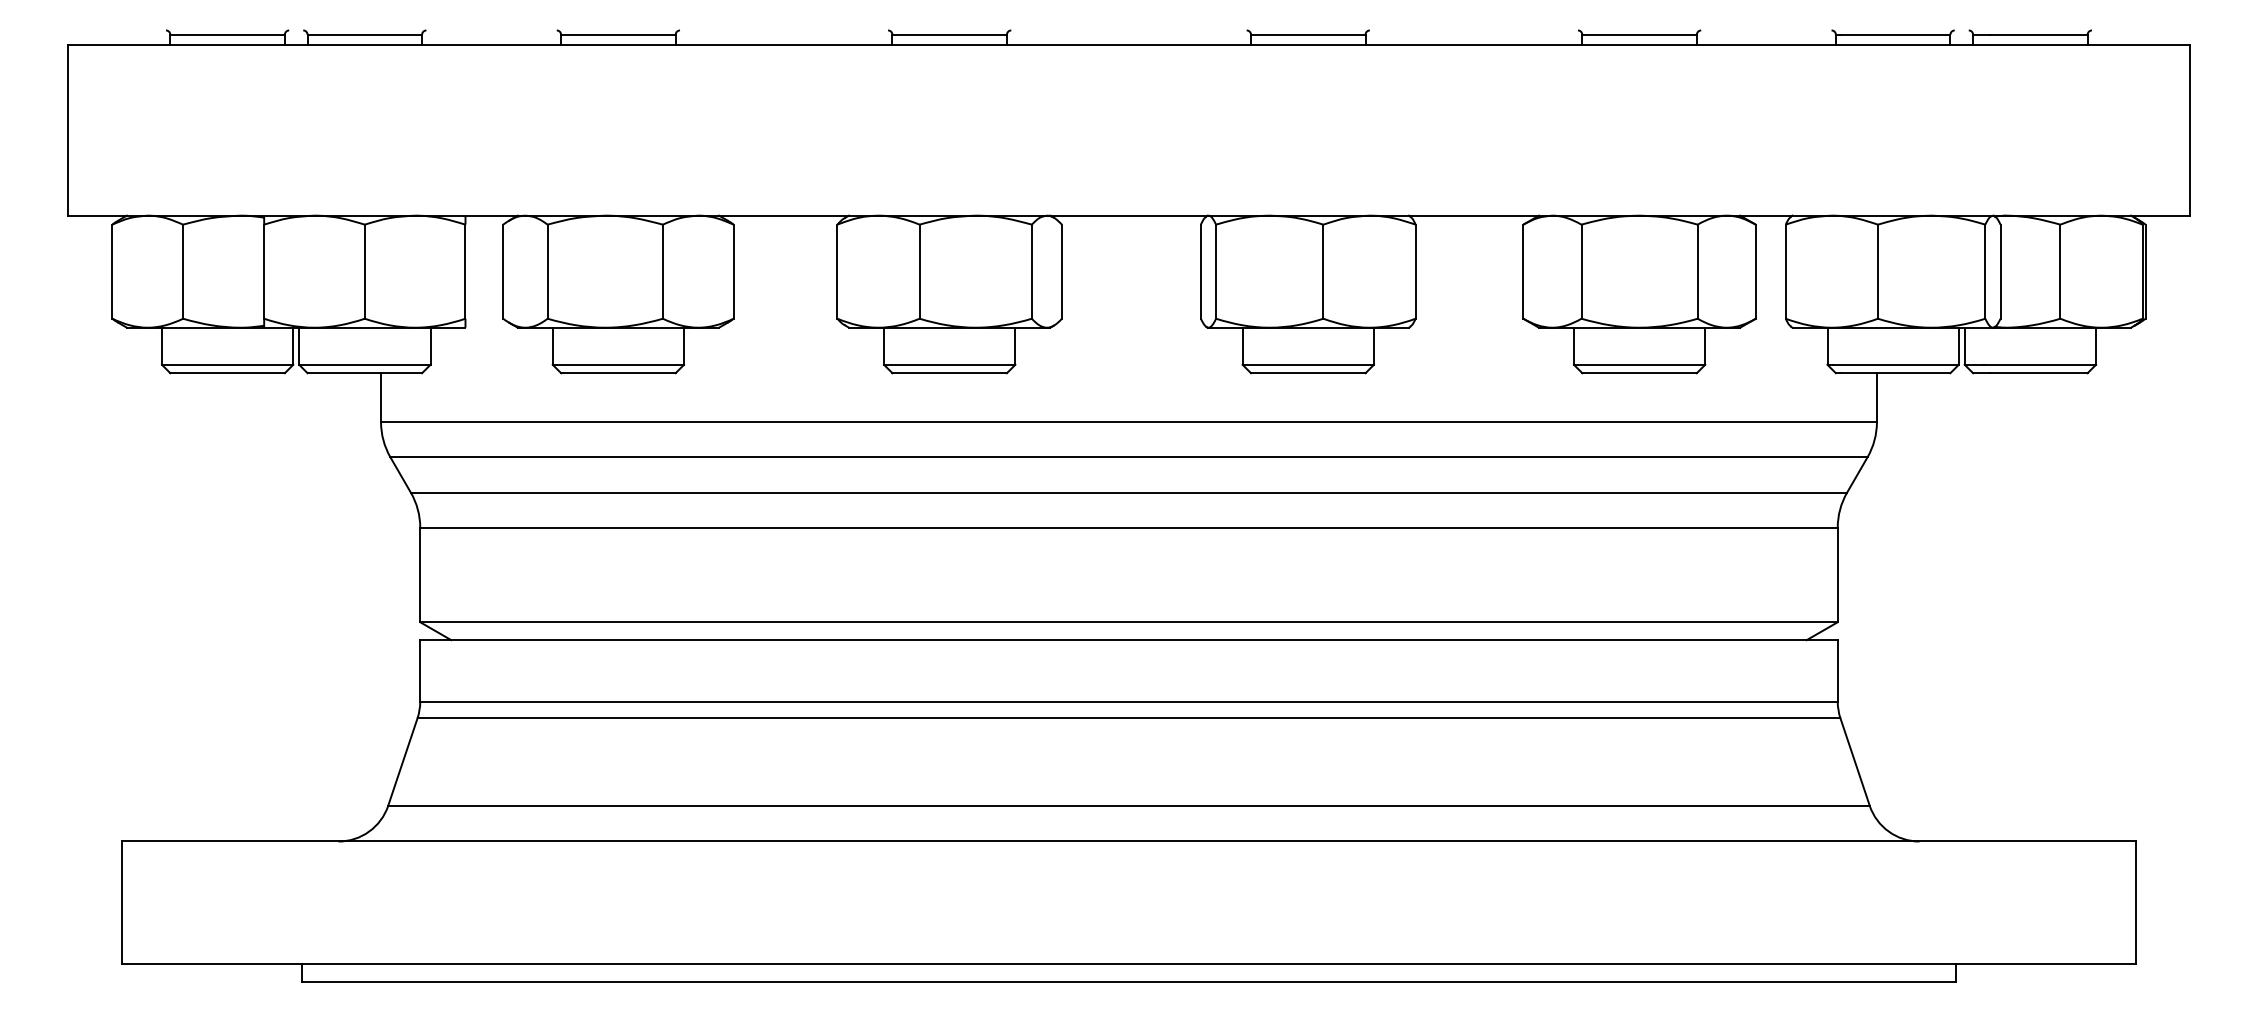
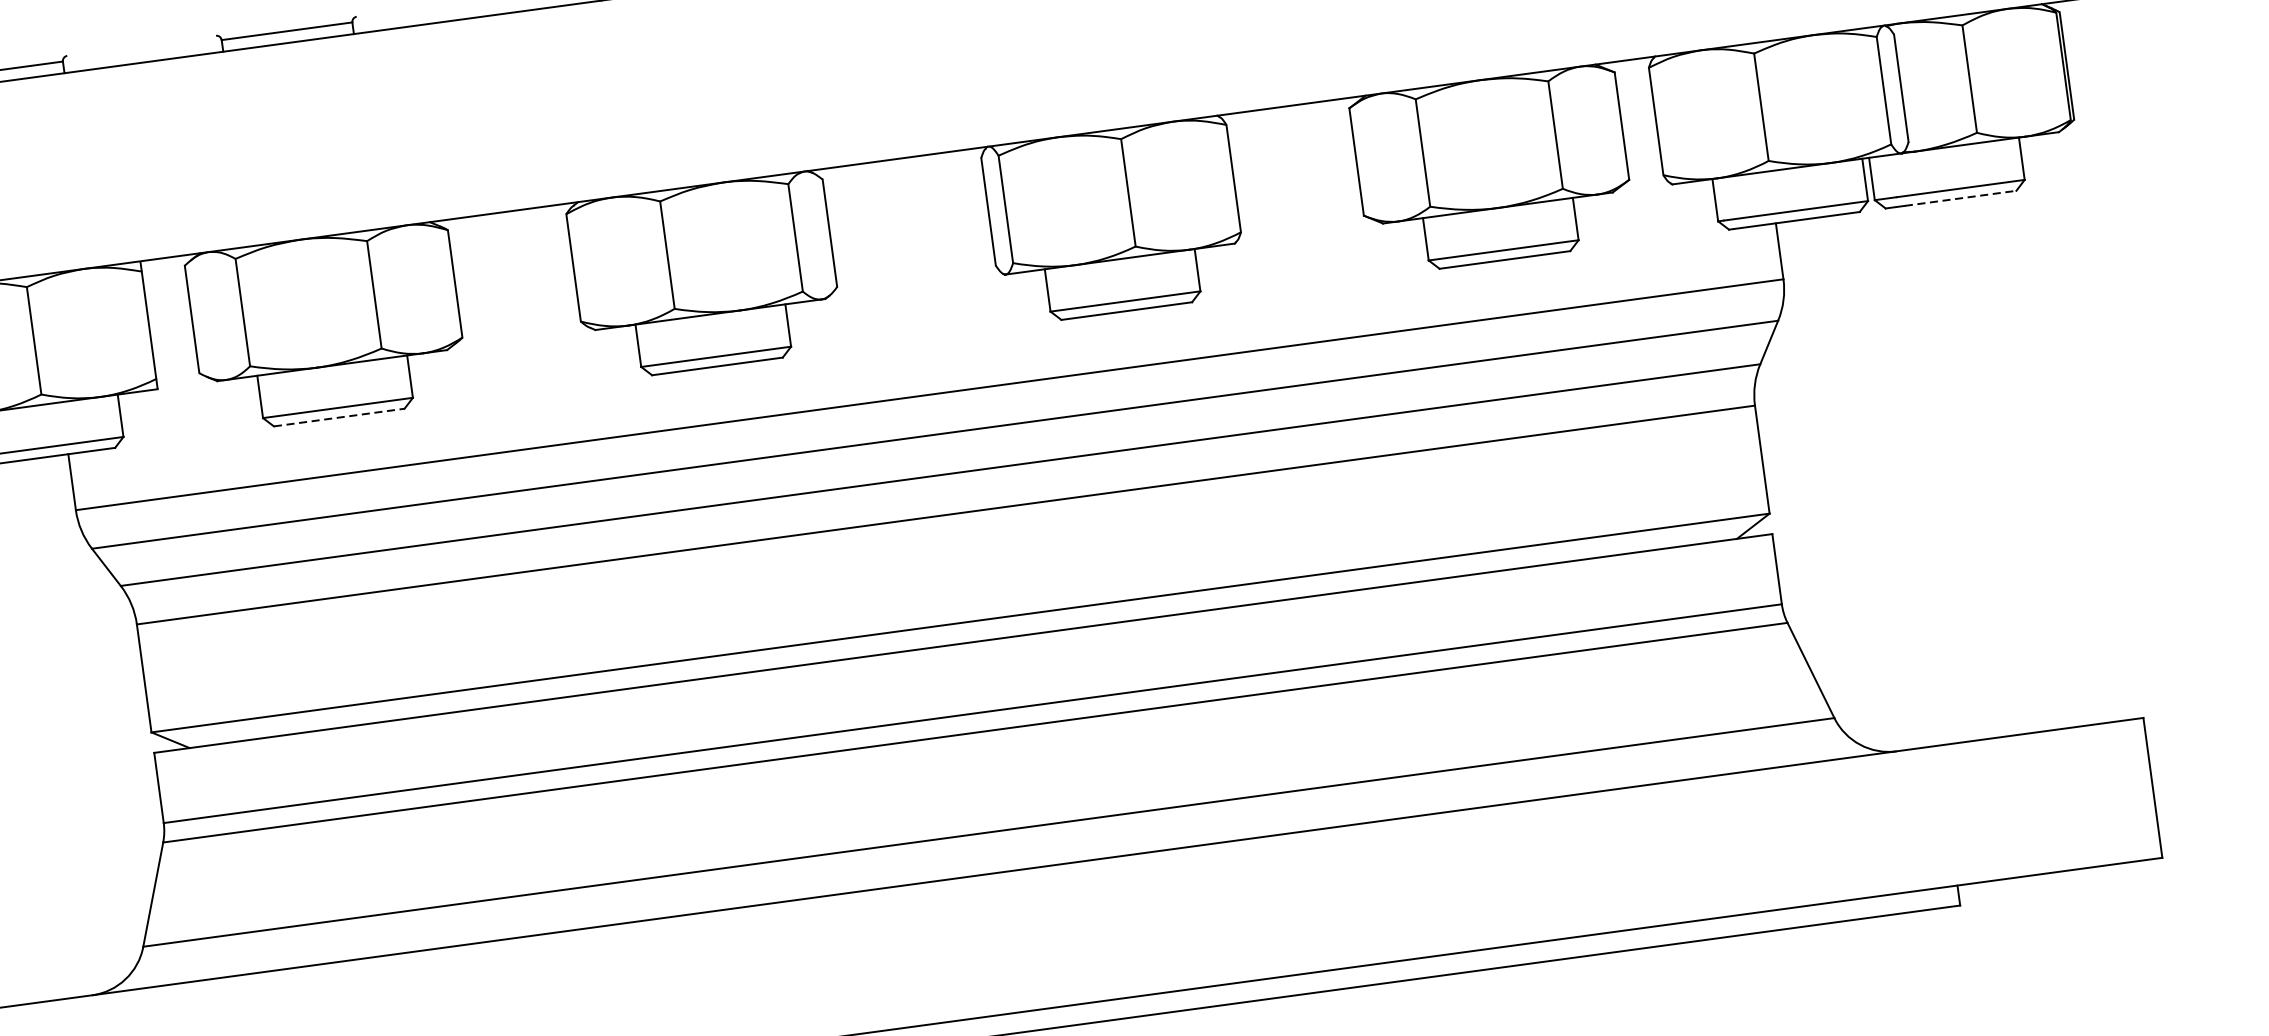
line: (618, 373) -> (339, 417), solid -> dashed
line: (2038, 373) -> (1960, 198), solid -> dashed

